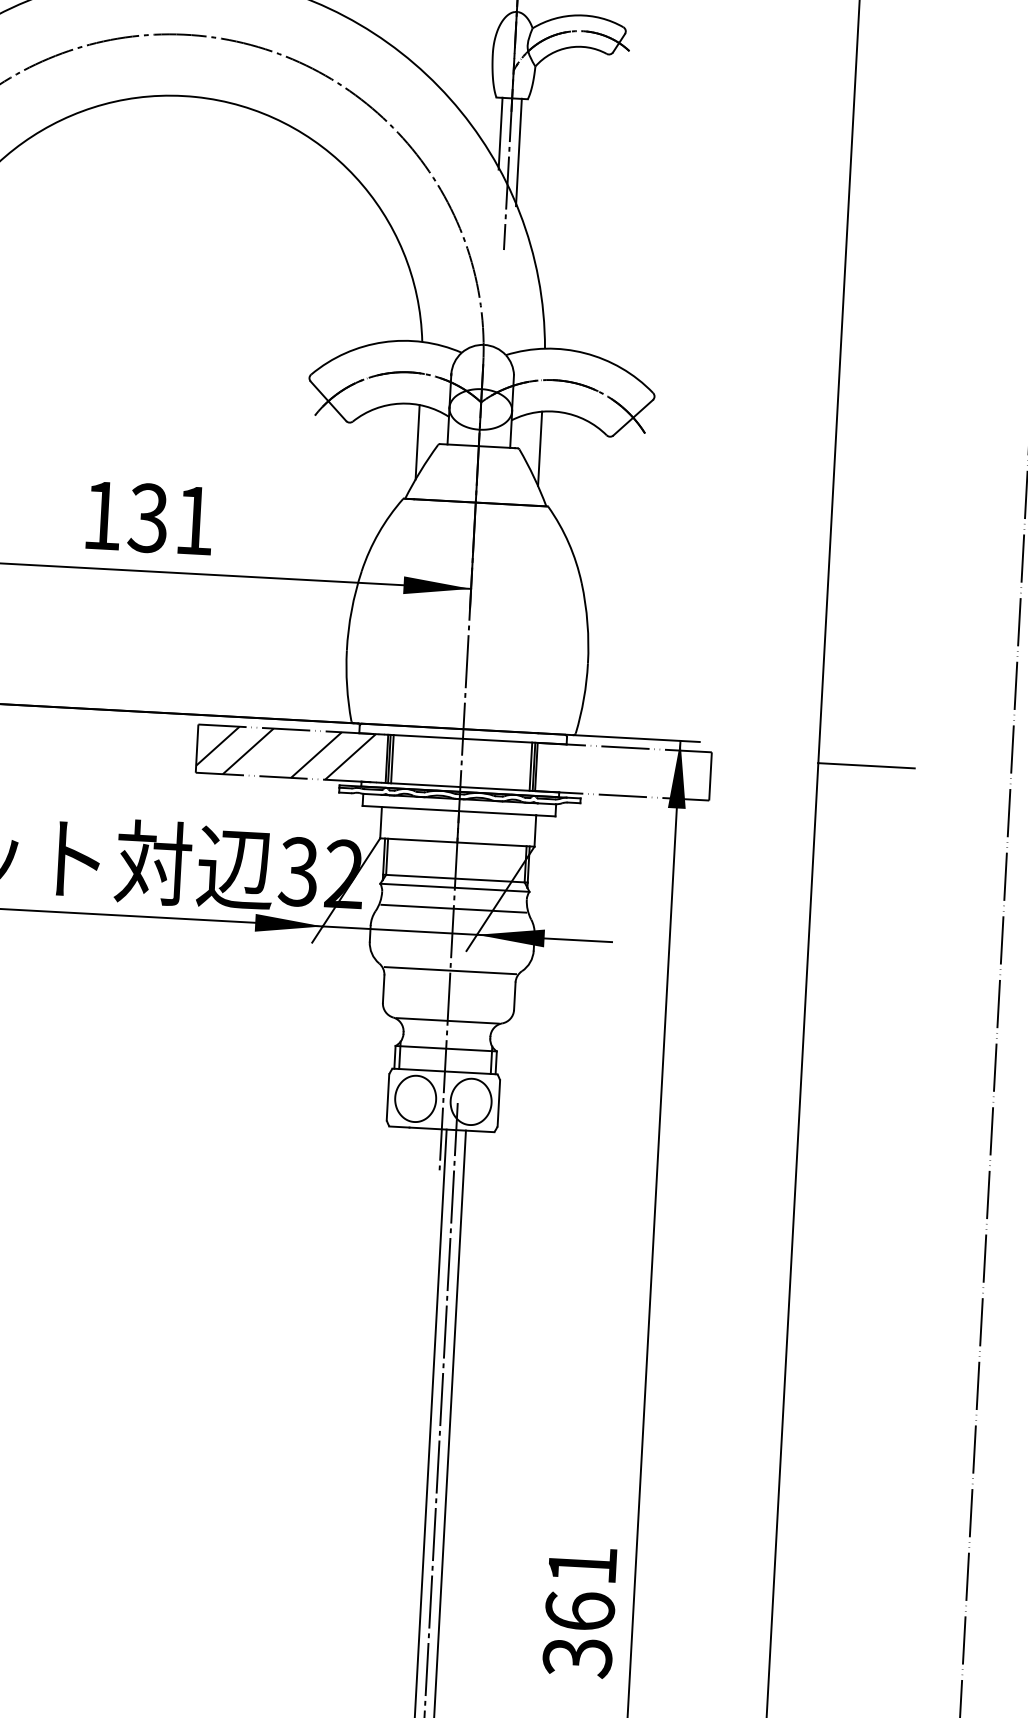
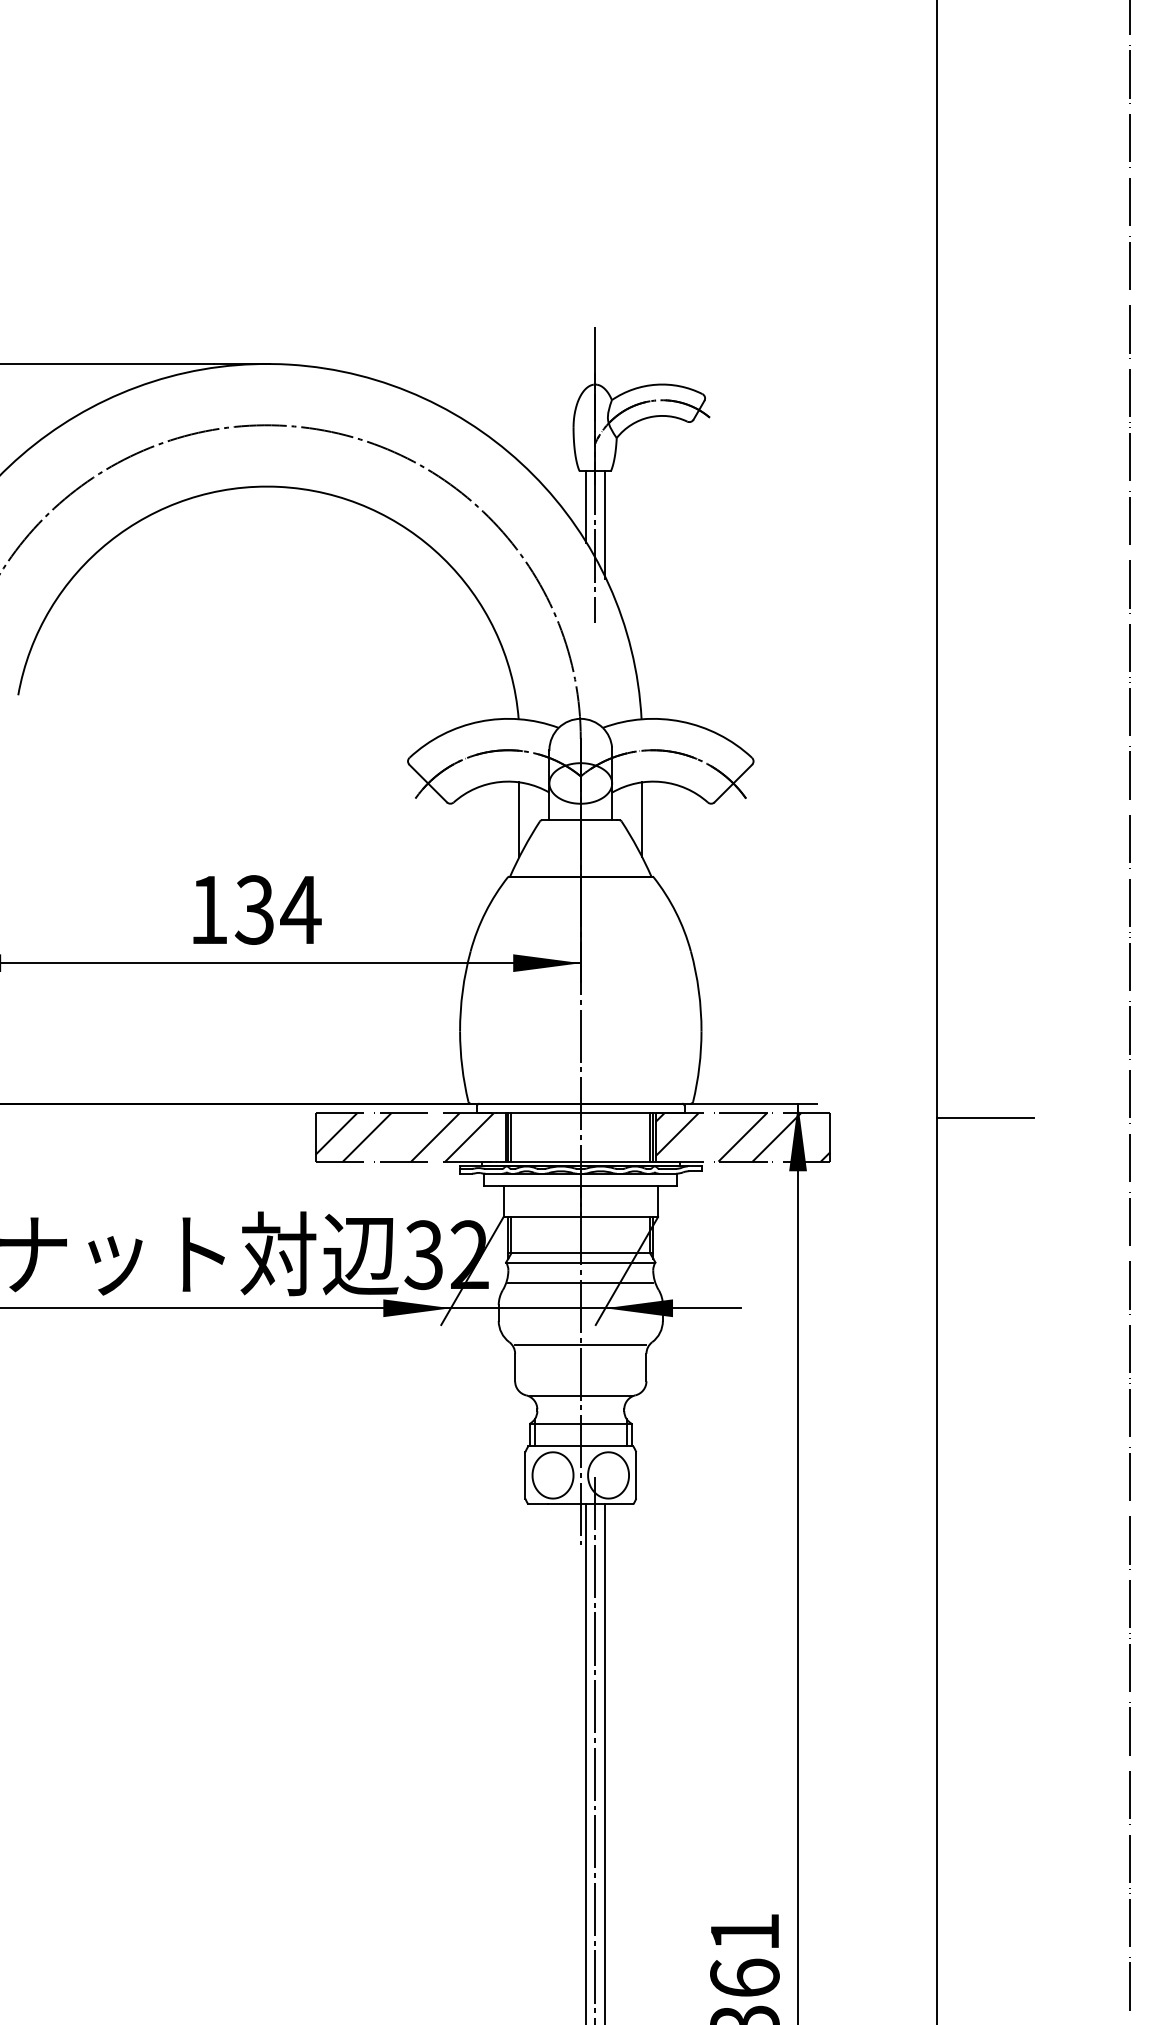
text: (194, 520) -> (300, 909), 131 -> 134
hatch: (623, 771) -> (742, 1137), added

